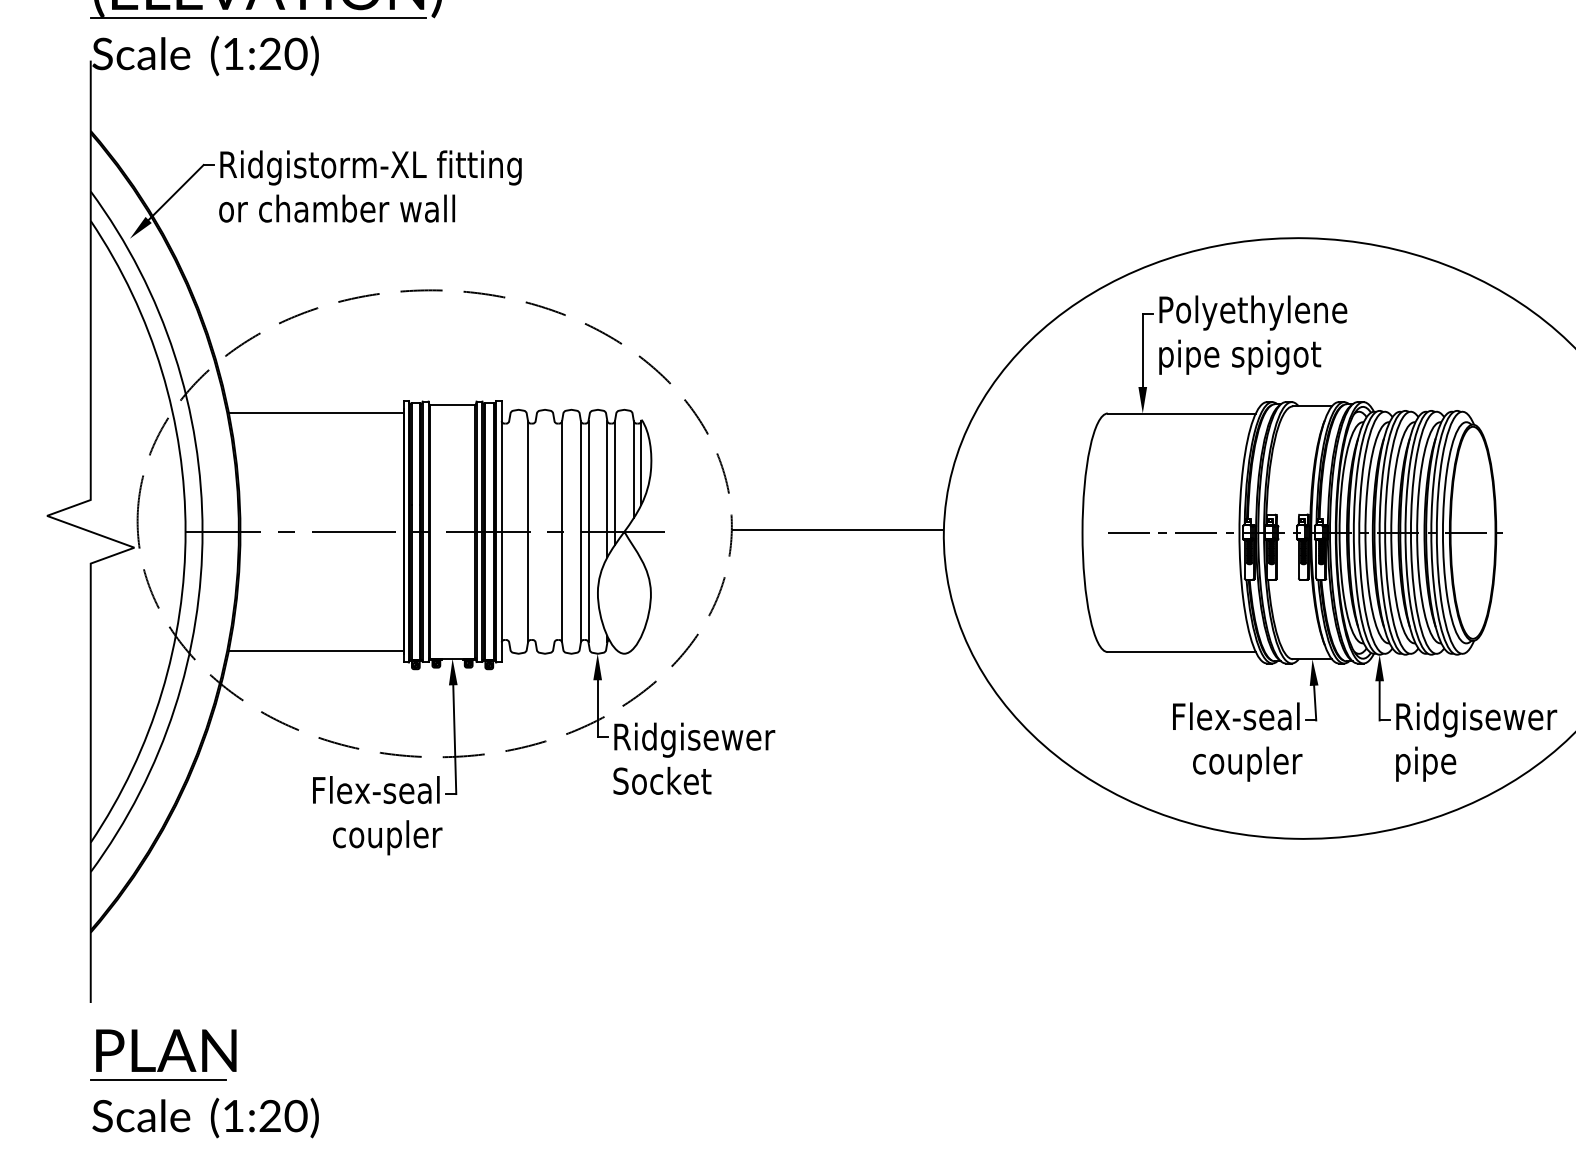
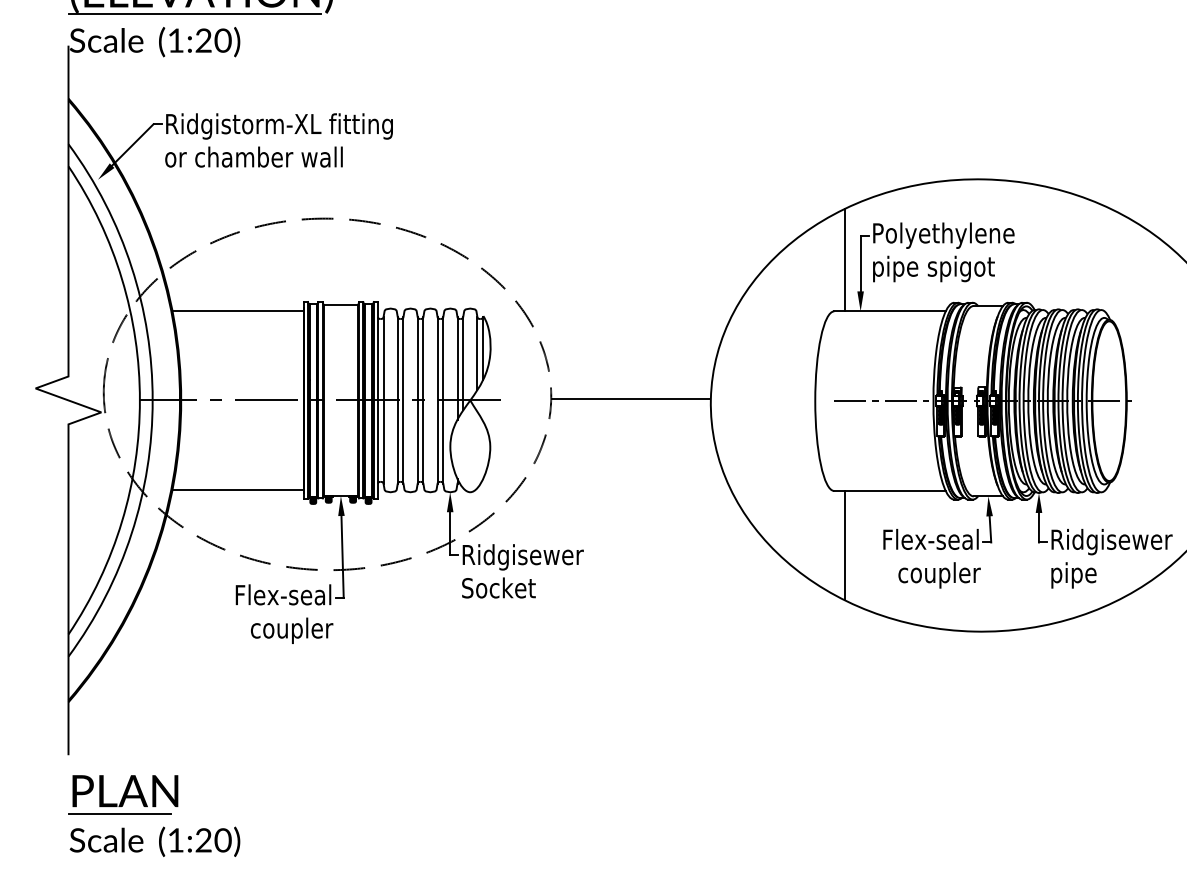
line: (1121, 344) -> (844, 259), added
line: (509, 531) -> (383, 400), added
line: (535, 531) -> (403, 400), added
line: (554, 531) -> (417, 400), added
line: (1121, 724) -> (844, 545), added

